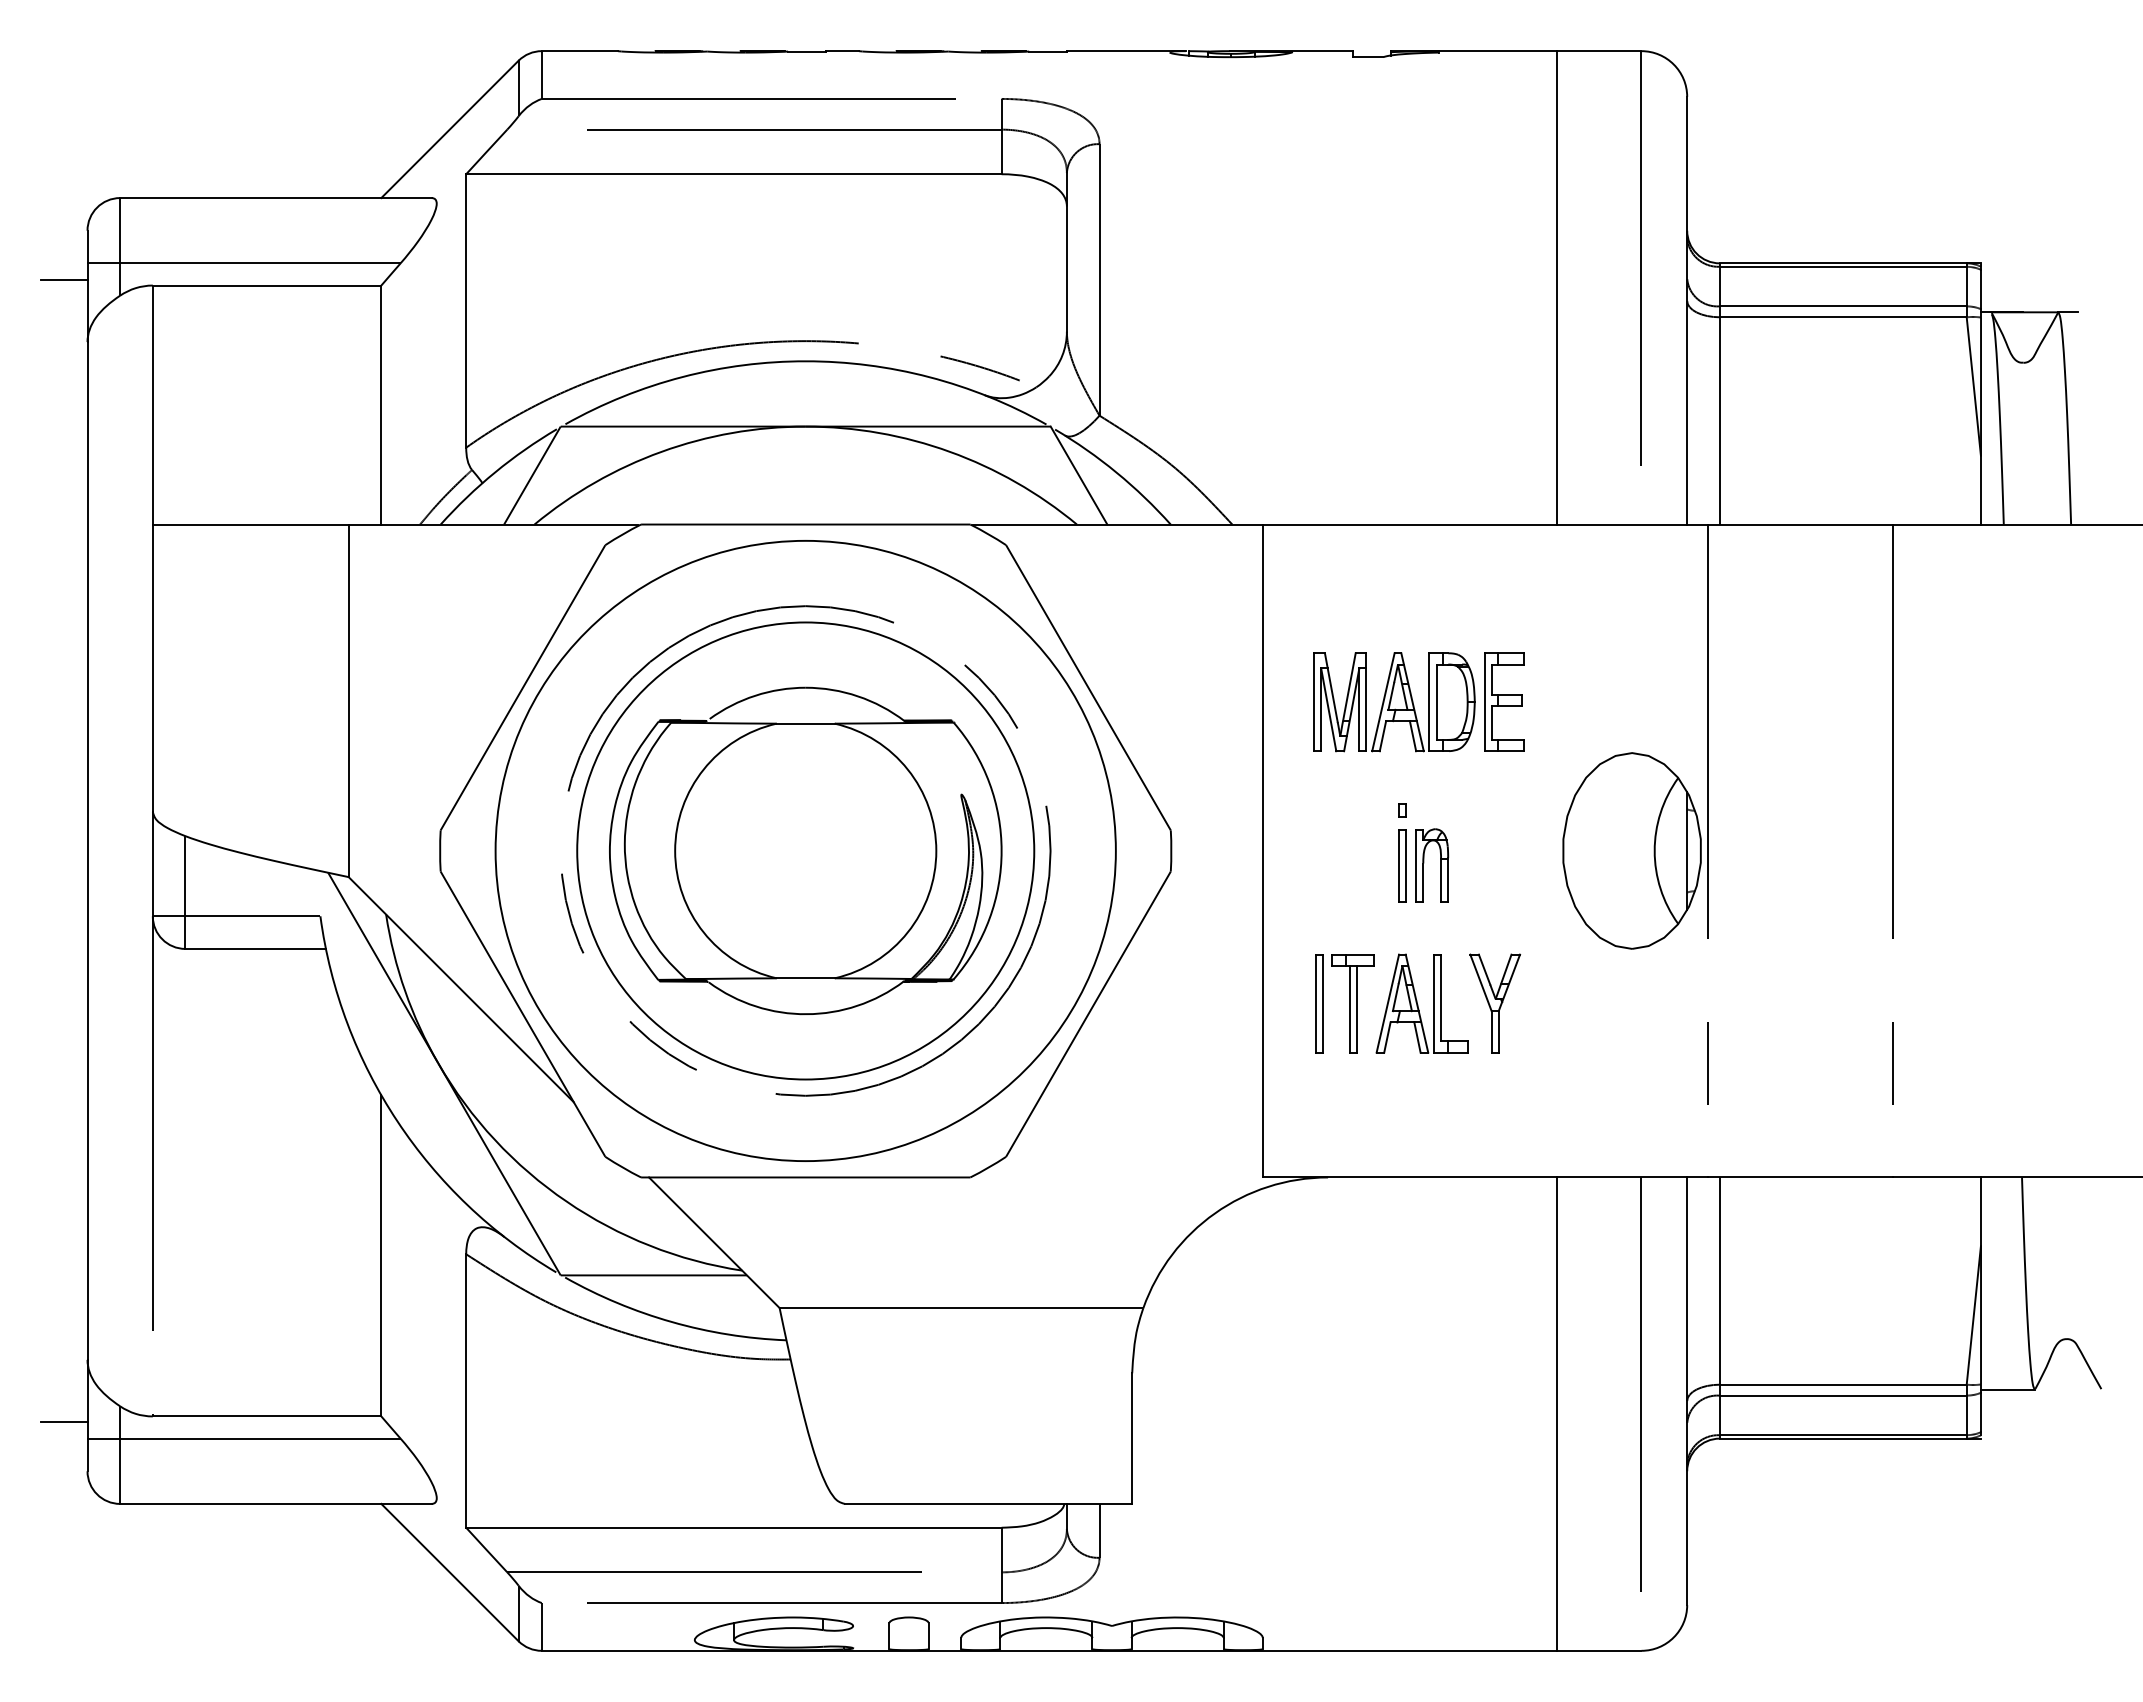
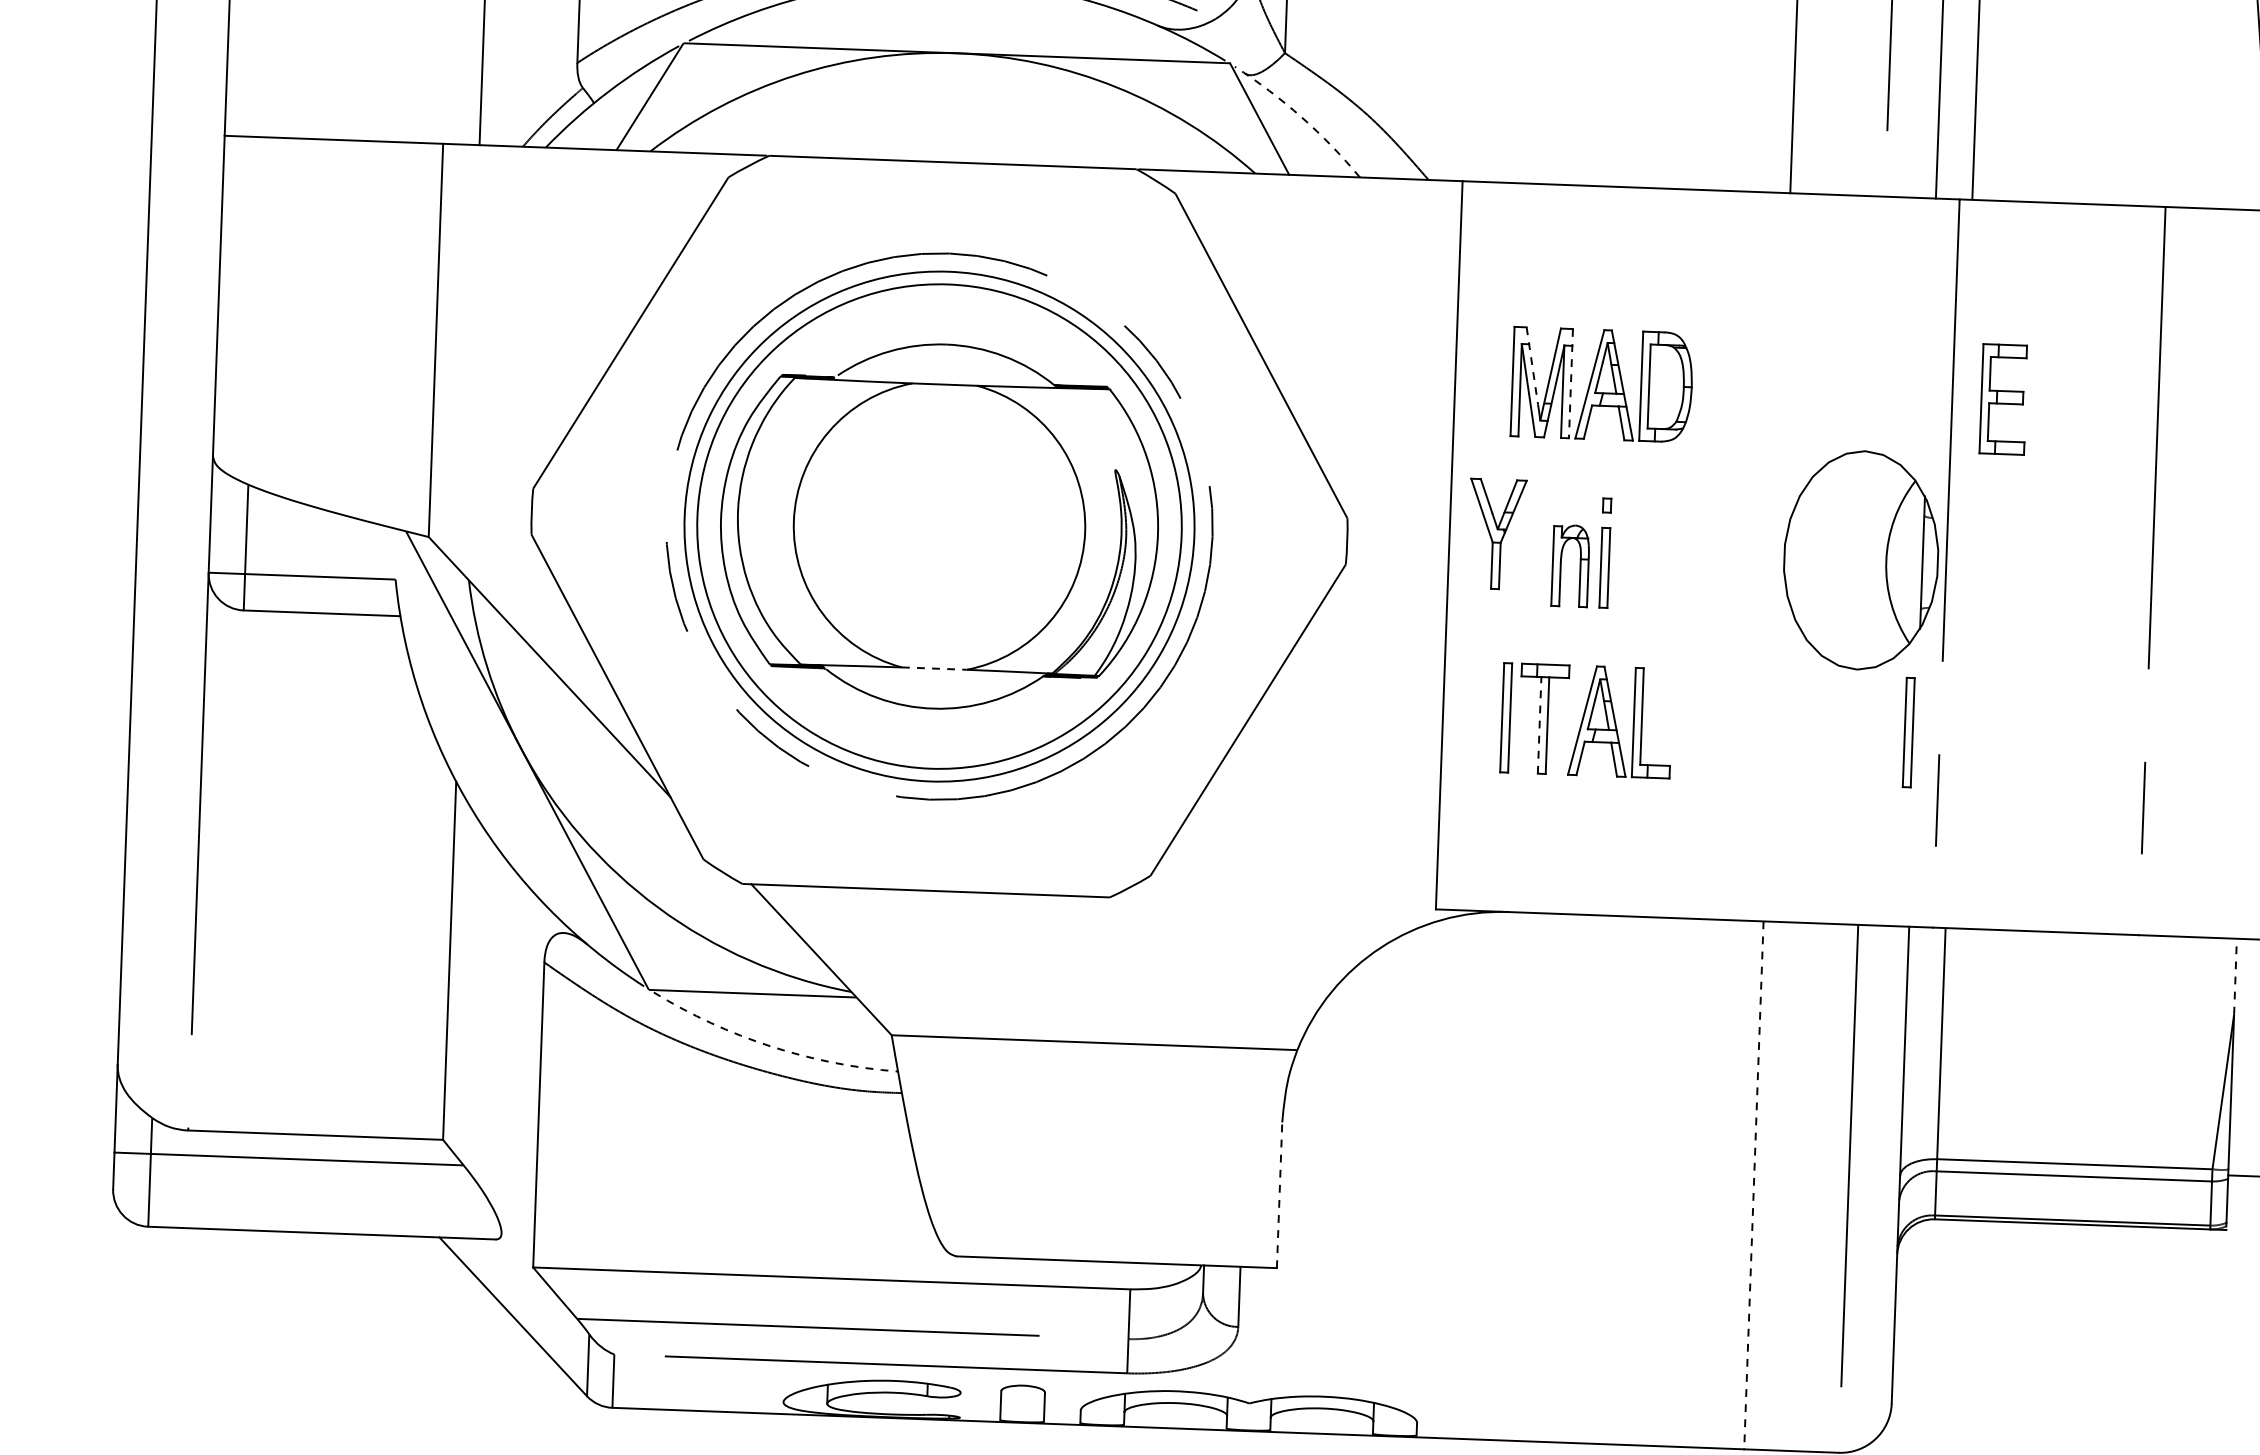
arc: (1116, 472) -> (1301, 117), solid -> dashed
line: (1331, 687) -> (1532, 365), solid -> dashed
part: (1504, 701) -> (2003, 398), moved
line: (1366, 702) -> (1570, 383), solid -> dashed
circle: (805, 850) -> (939, 526), size x0.7
part: (1440, 865) -> (1579, 566), moved
line: (806, 978) -> (935, 668), solid -> dashed
part: (1495, 1003) -> (1497, 534), moved
part: (1680, 1003) -> (1908, 732), added
line: (1349, 1008) -> (1539, 724), solid -> dashed
line: (1981, 1211) -> (2236, 976), solid -> dashed
arc: (671, 1322) -> (770, 1046), solid -> dashed
line: (1556, 1414) -> (1753, 1185), solid -> dashed
line: (64, 1422) -> (89, 1133), removed
line: (1132, 1438) -> (1279, 1195), solid -> dashed

